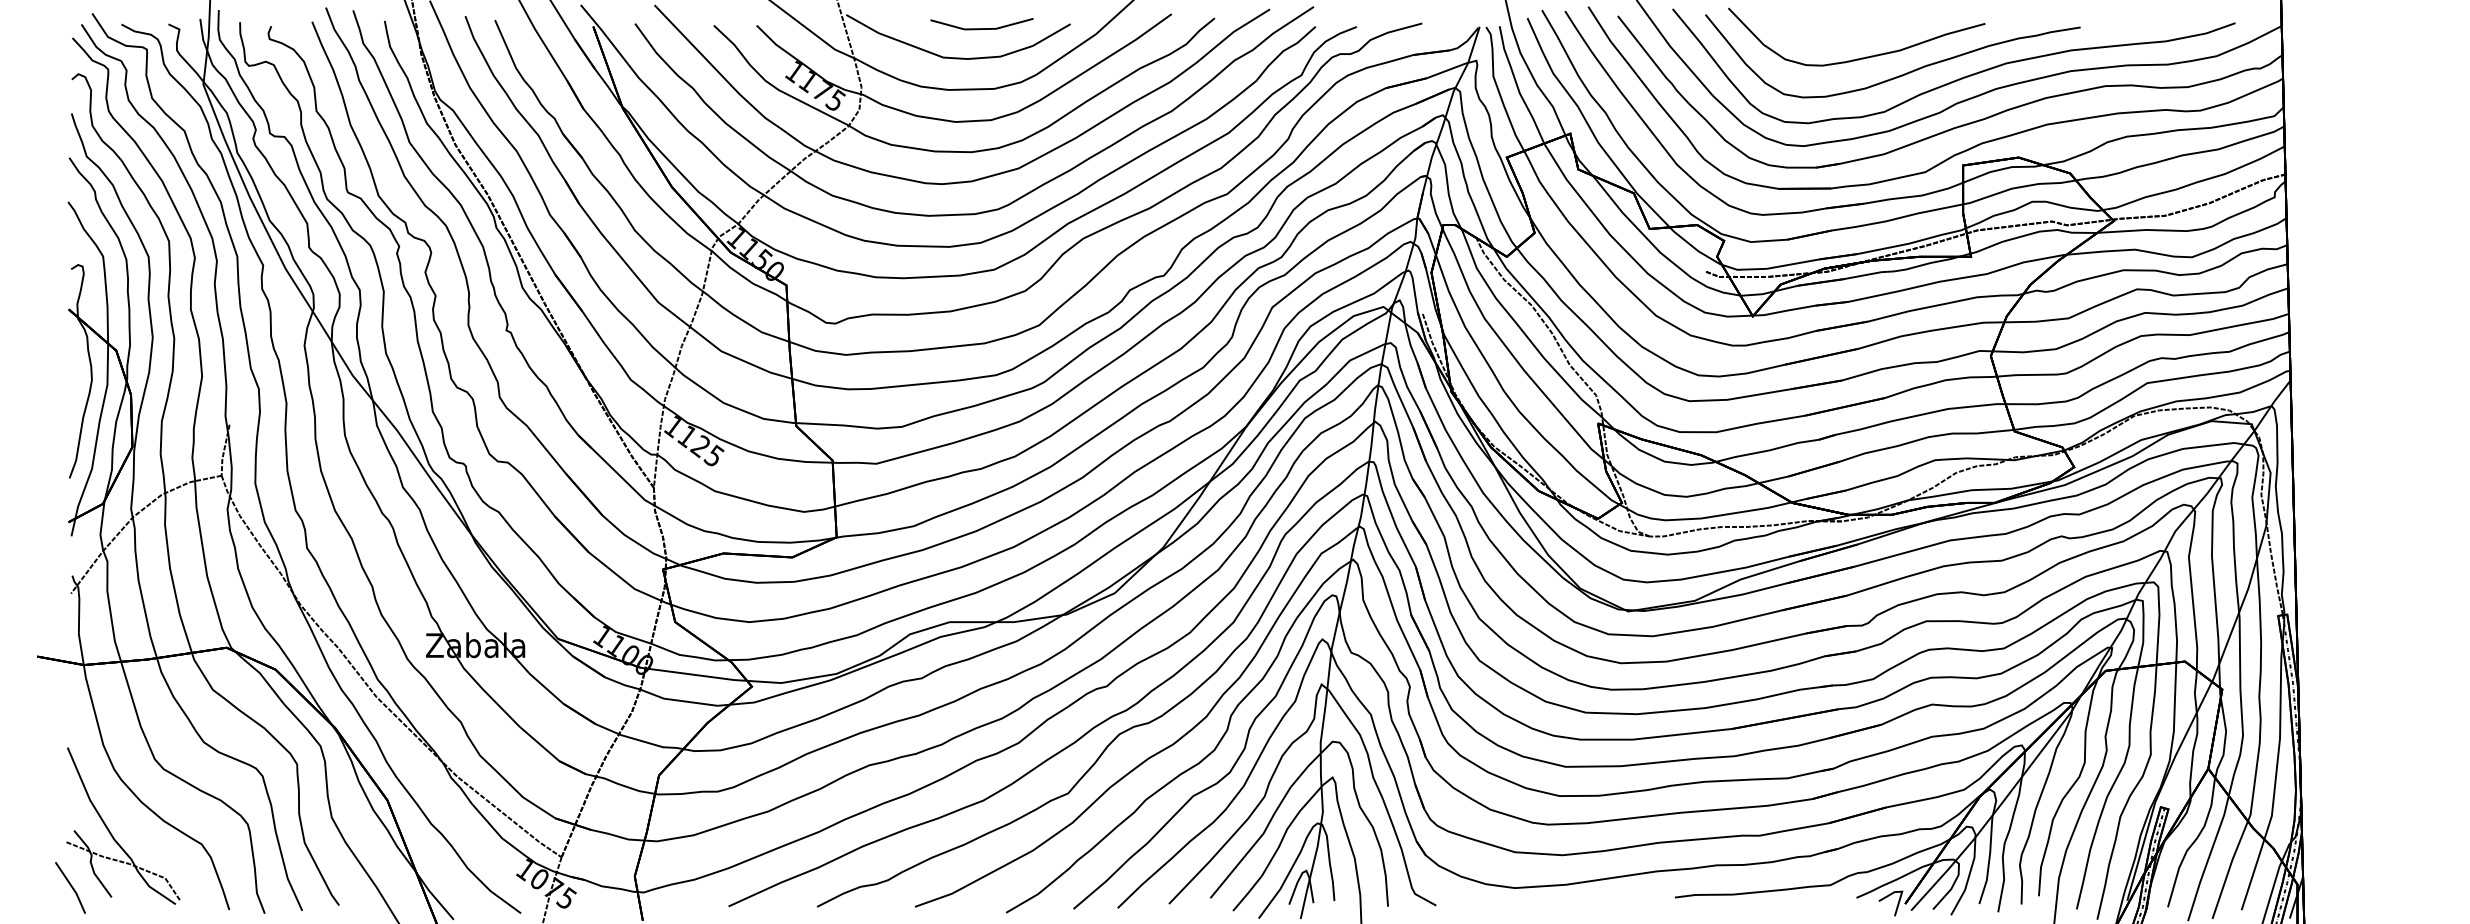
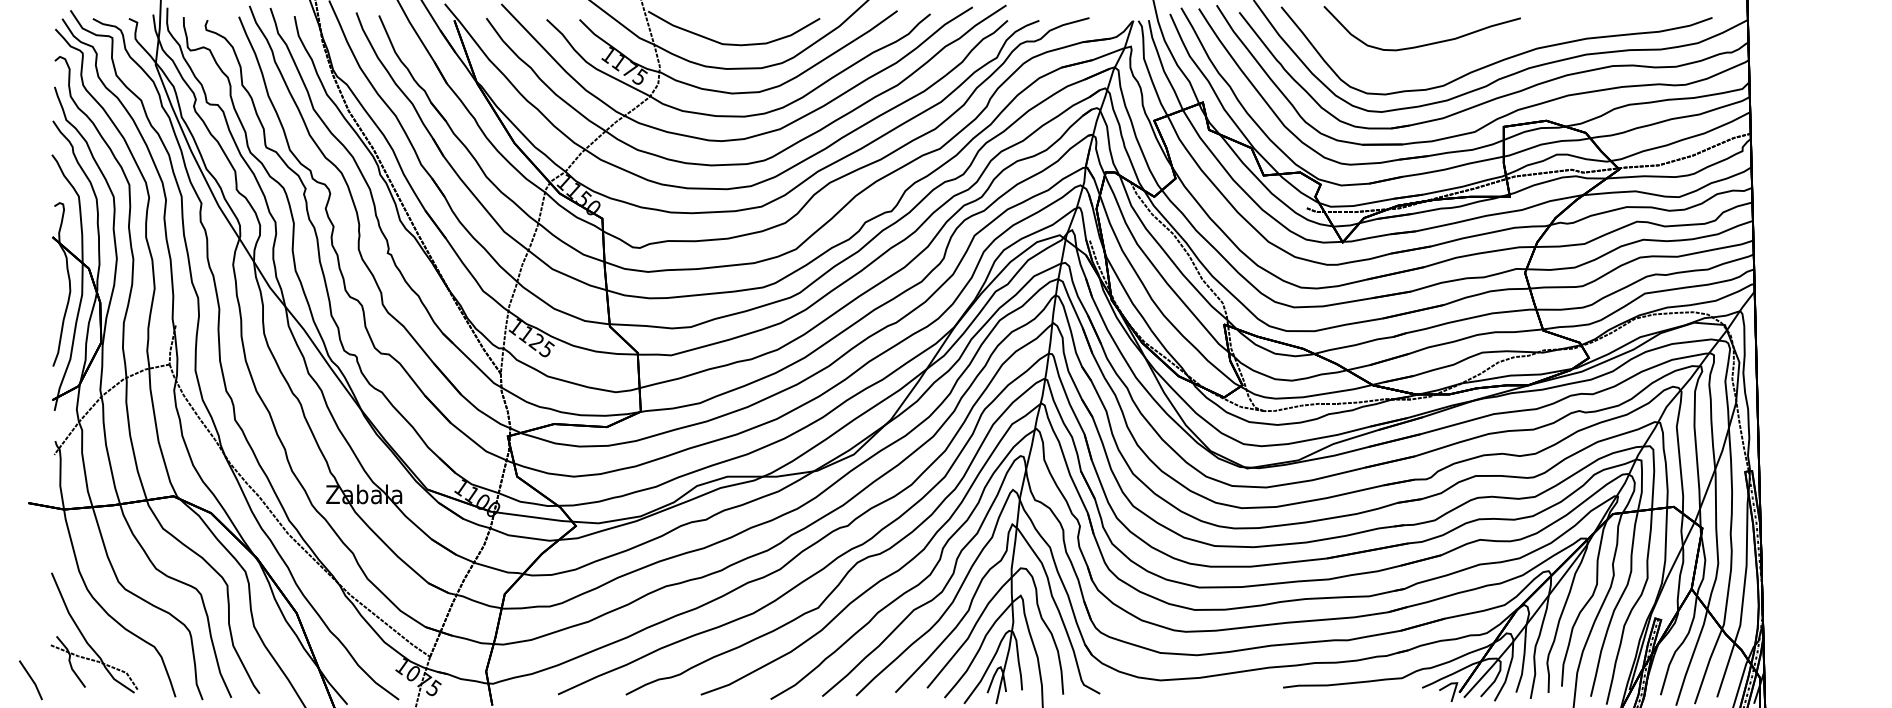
line: (981, 28) -> (751, 21), removed
curve: (1898, 75) -> (1454, 57), removed
line: (70, 886) -> (30, 679), moved

